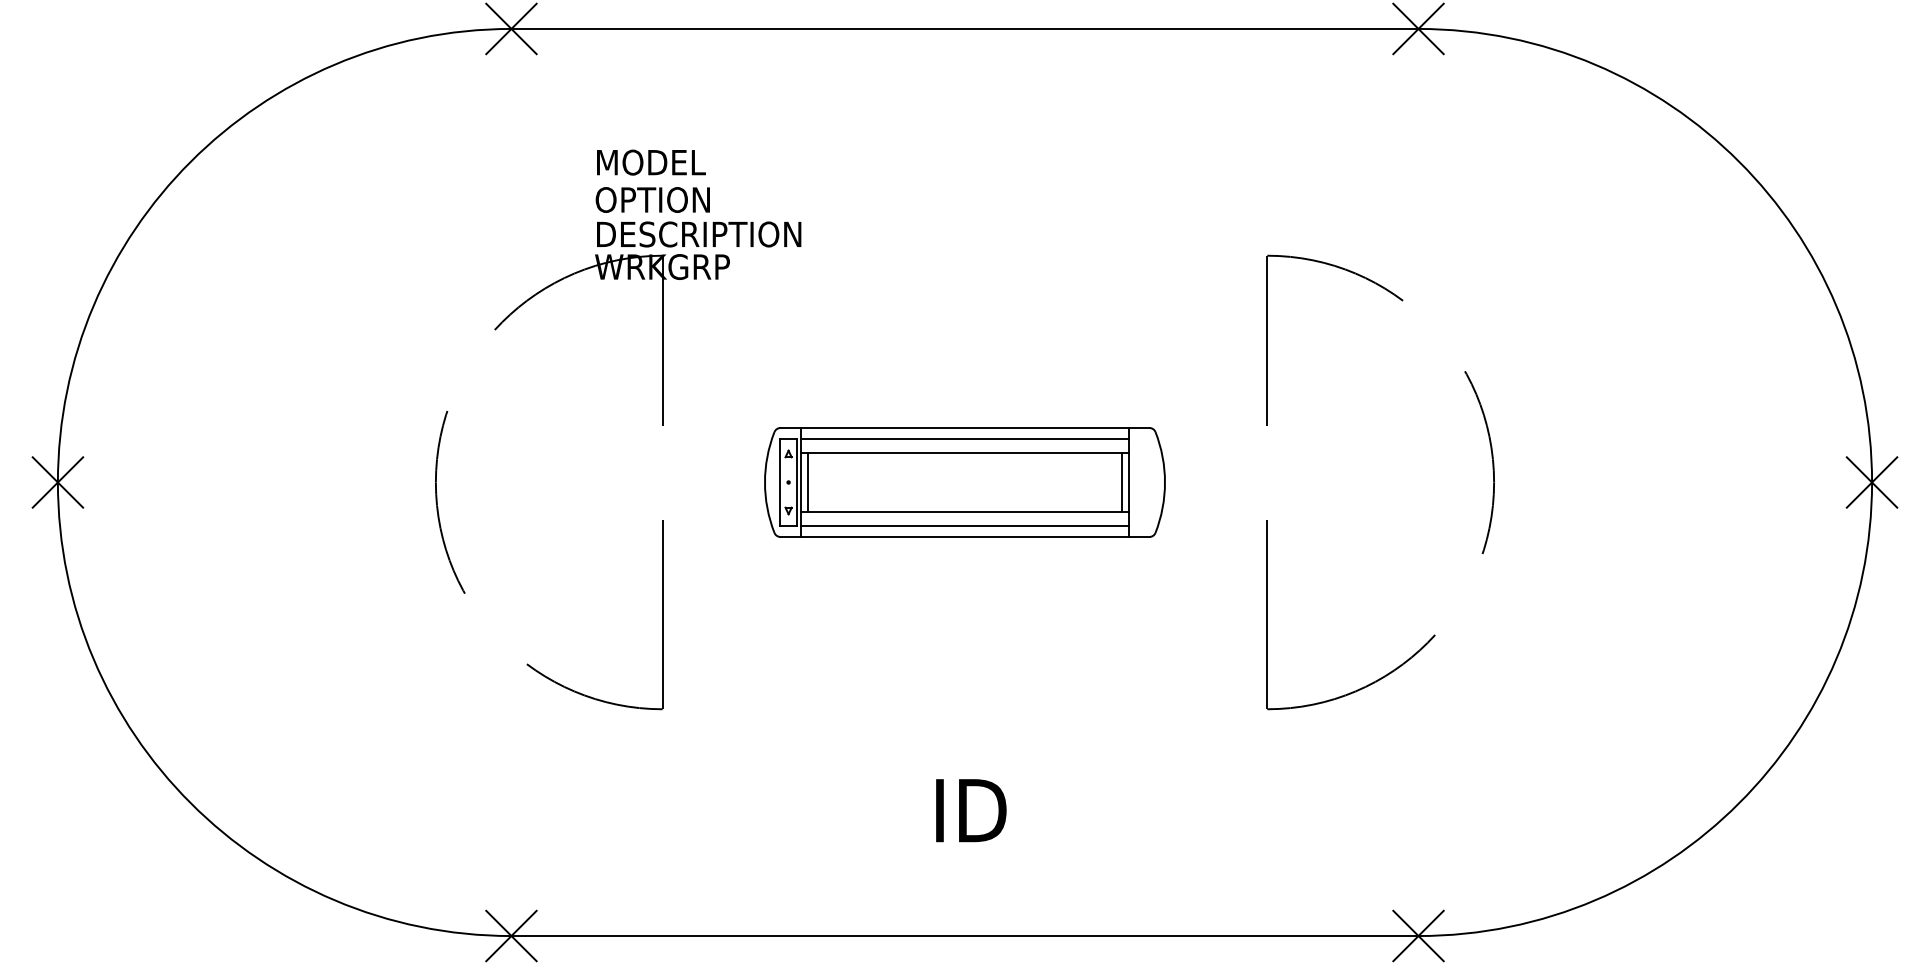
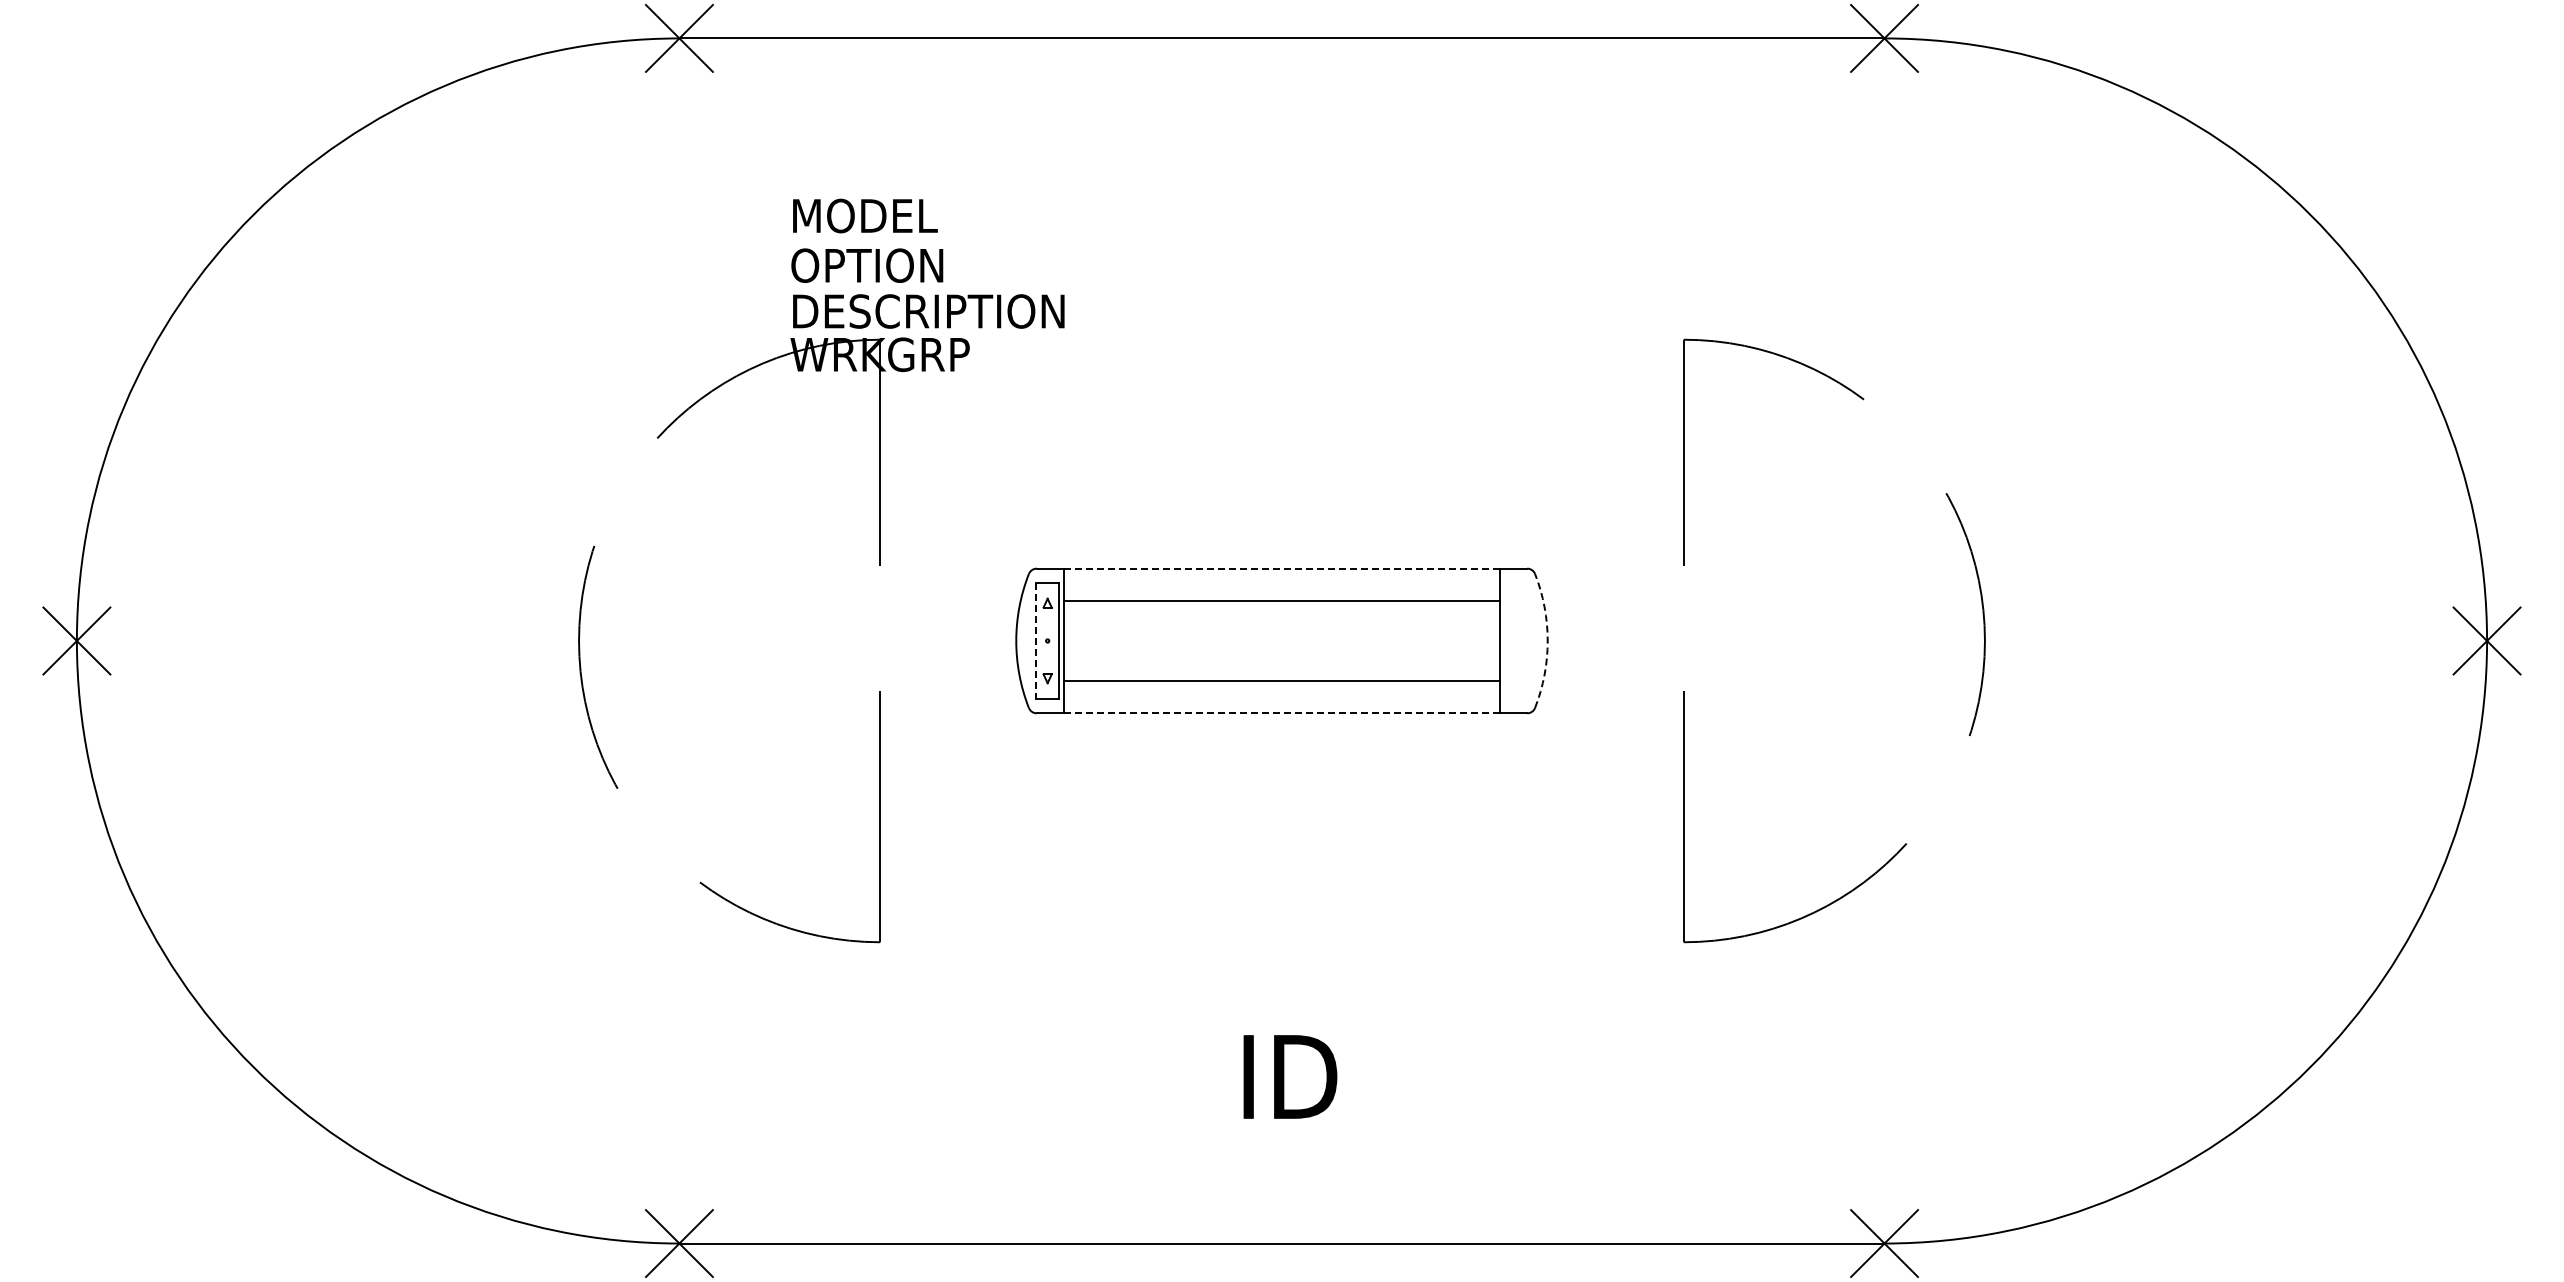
line: (965, 428) -> (1282, 569), solid -> dashed
line: (964, 439) -> (1281, 583), removed
line: (780, 482) -> (1036, 641), solid -> dashed
line: (807, 482) -> (1072, 640), removed
line: (1122, 482) -> (1491, 640), removed
arc: (1164, 482) -> (1547, 641), solid -> dashed
line: (964, 525) -> (1281, 698), removed
line: (965, 536) -> (1282, 712), solid -> dashed

